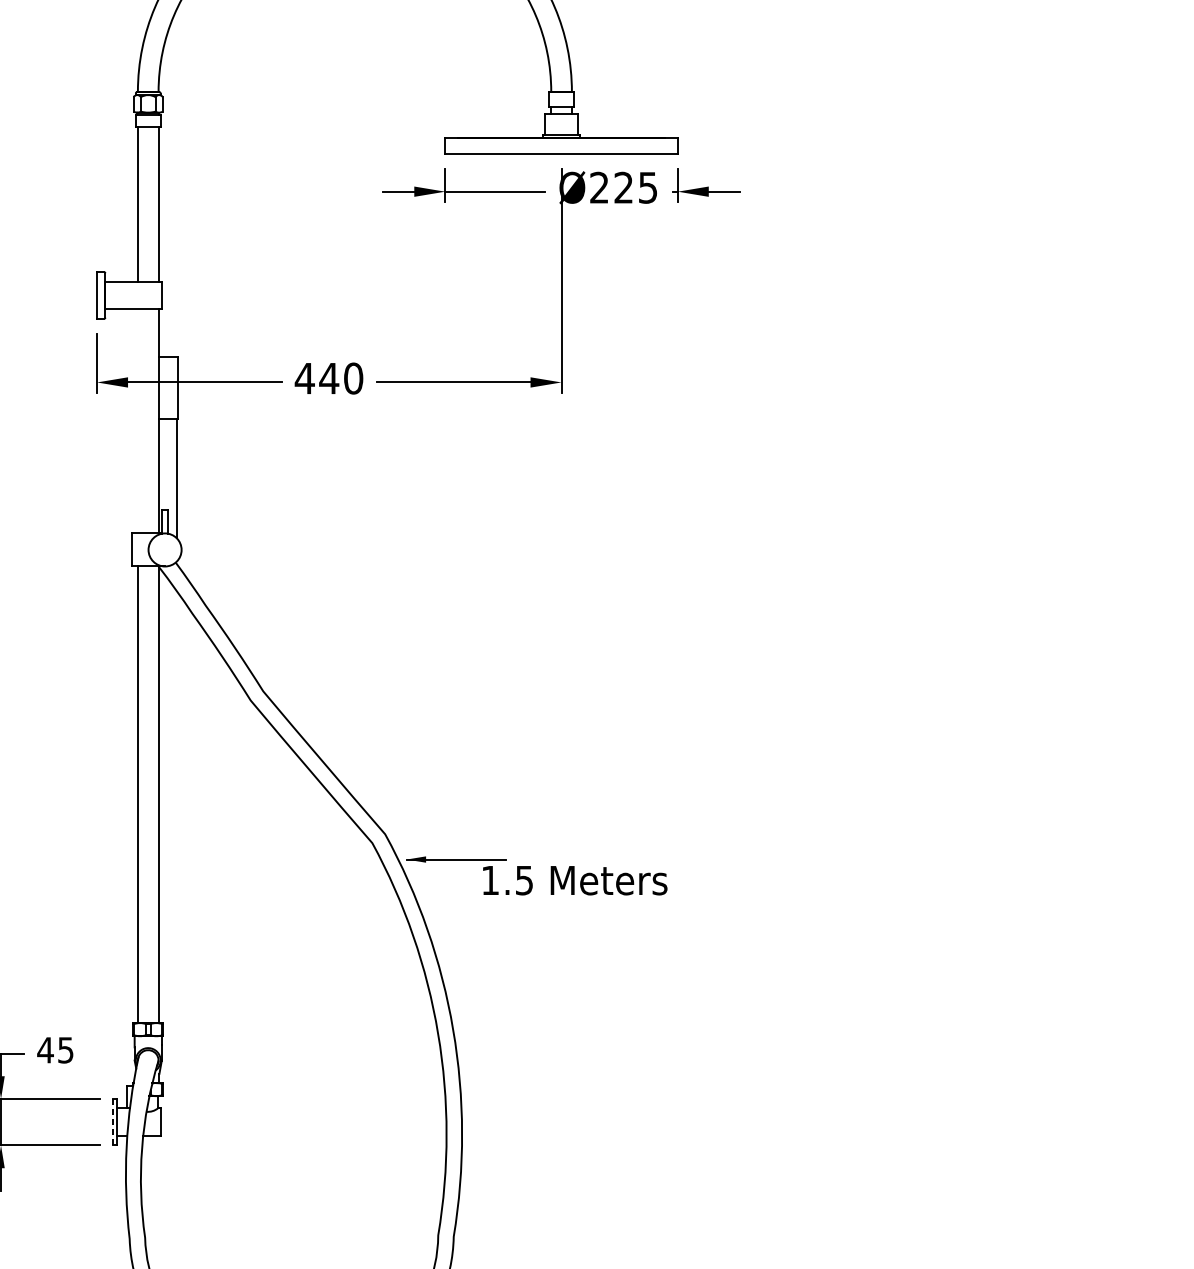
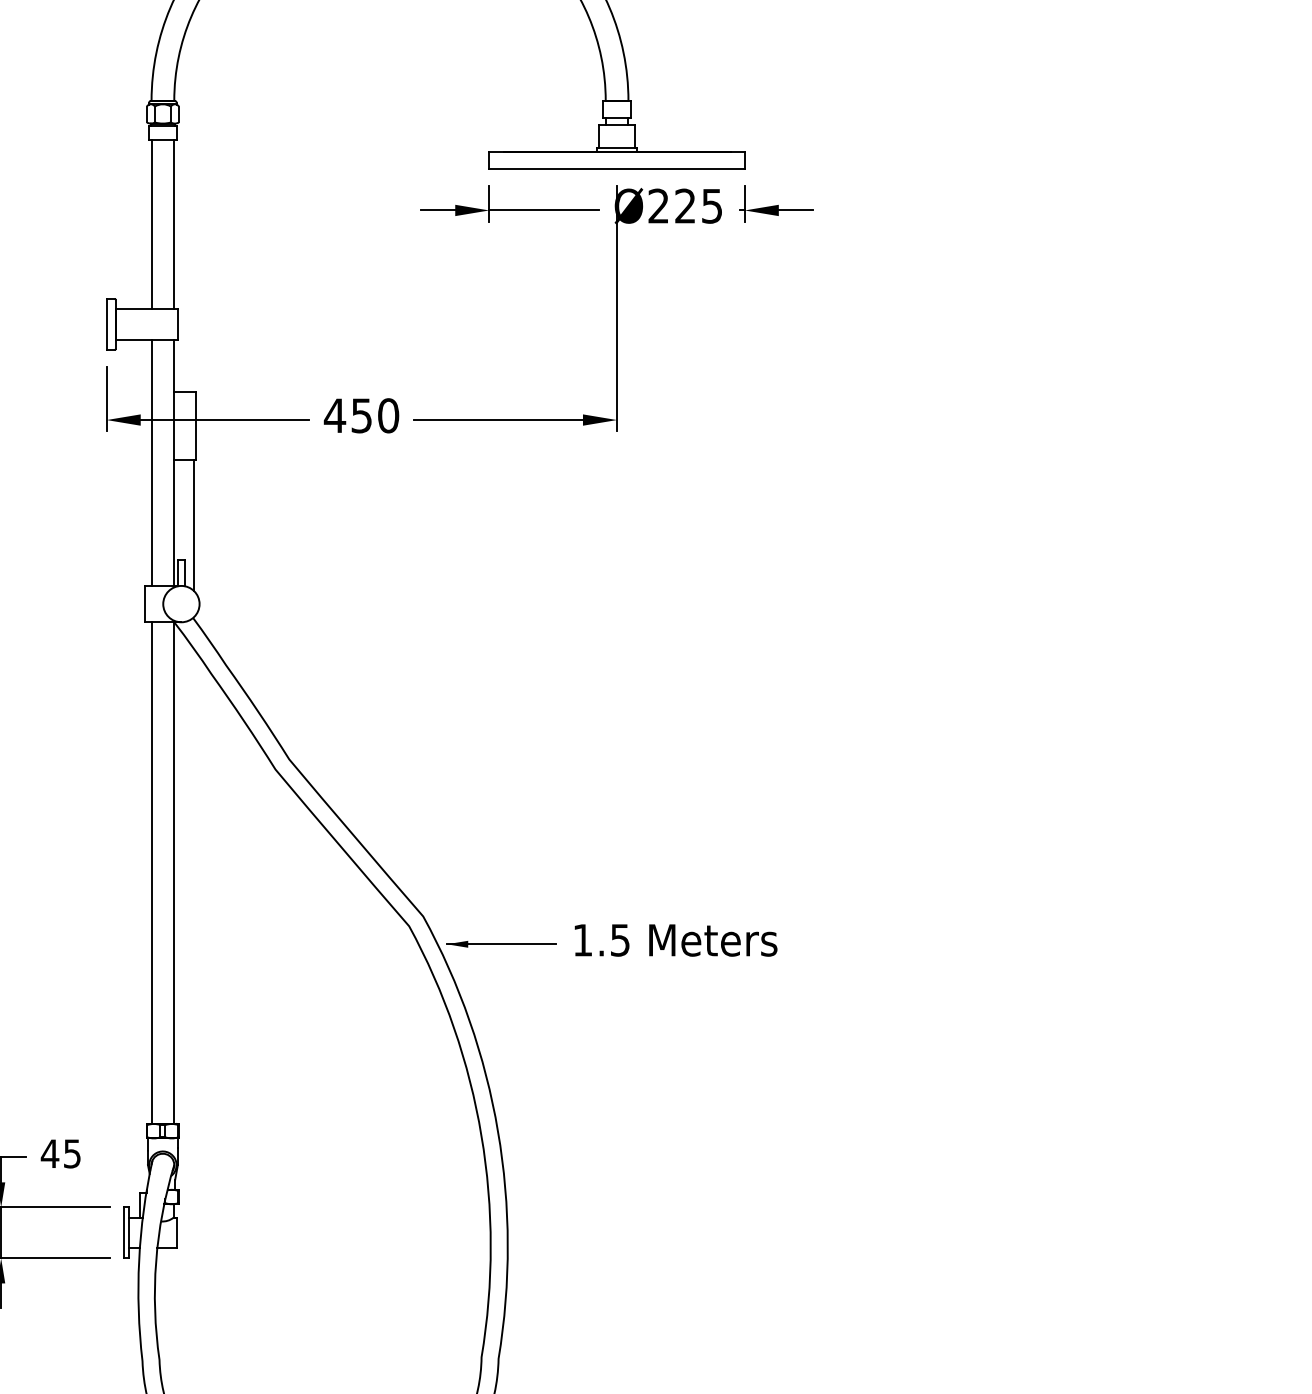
text: (328, 378) -> (361, 415), 440 -> 450
line: (137, 421) -> (151, 462), added
text: (574, 880) -> (675, 940), moved
line: (113, 1121) -> (124, 1232), dashed -> solid

